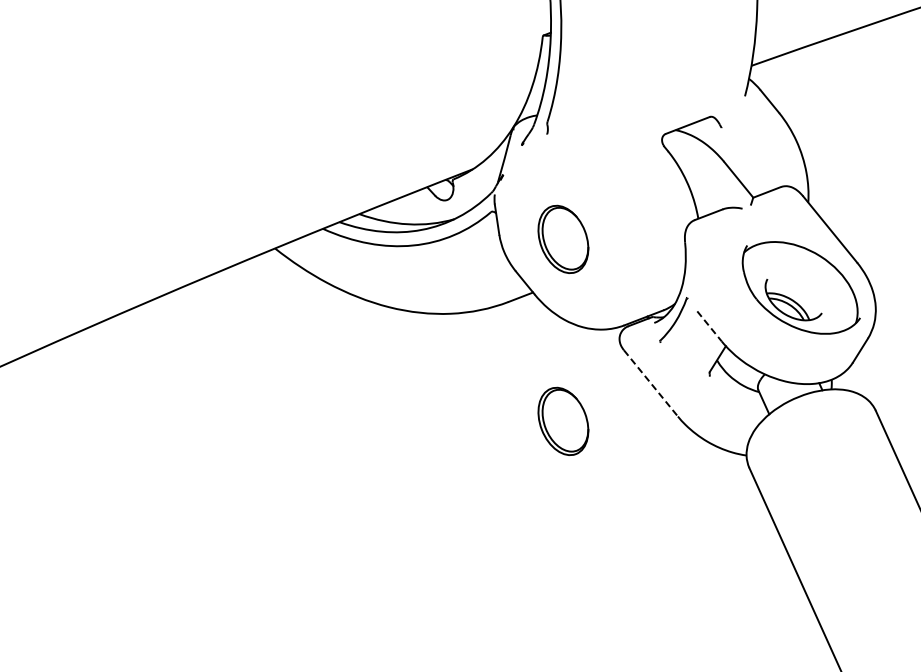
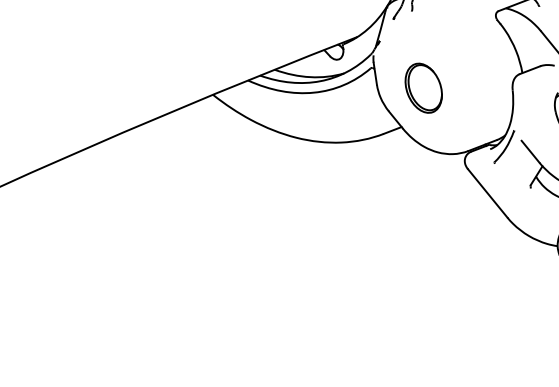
line: (709, 326) -> (530, 151), dashed -> solid
line: (650, 383) -> (487, 193), dashed -> solid
part: (563, 420) -> (423, 220), removed

